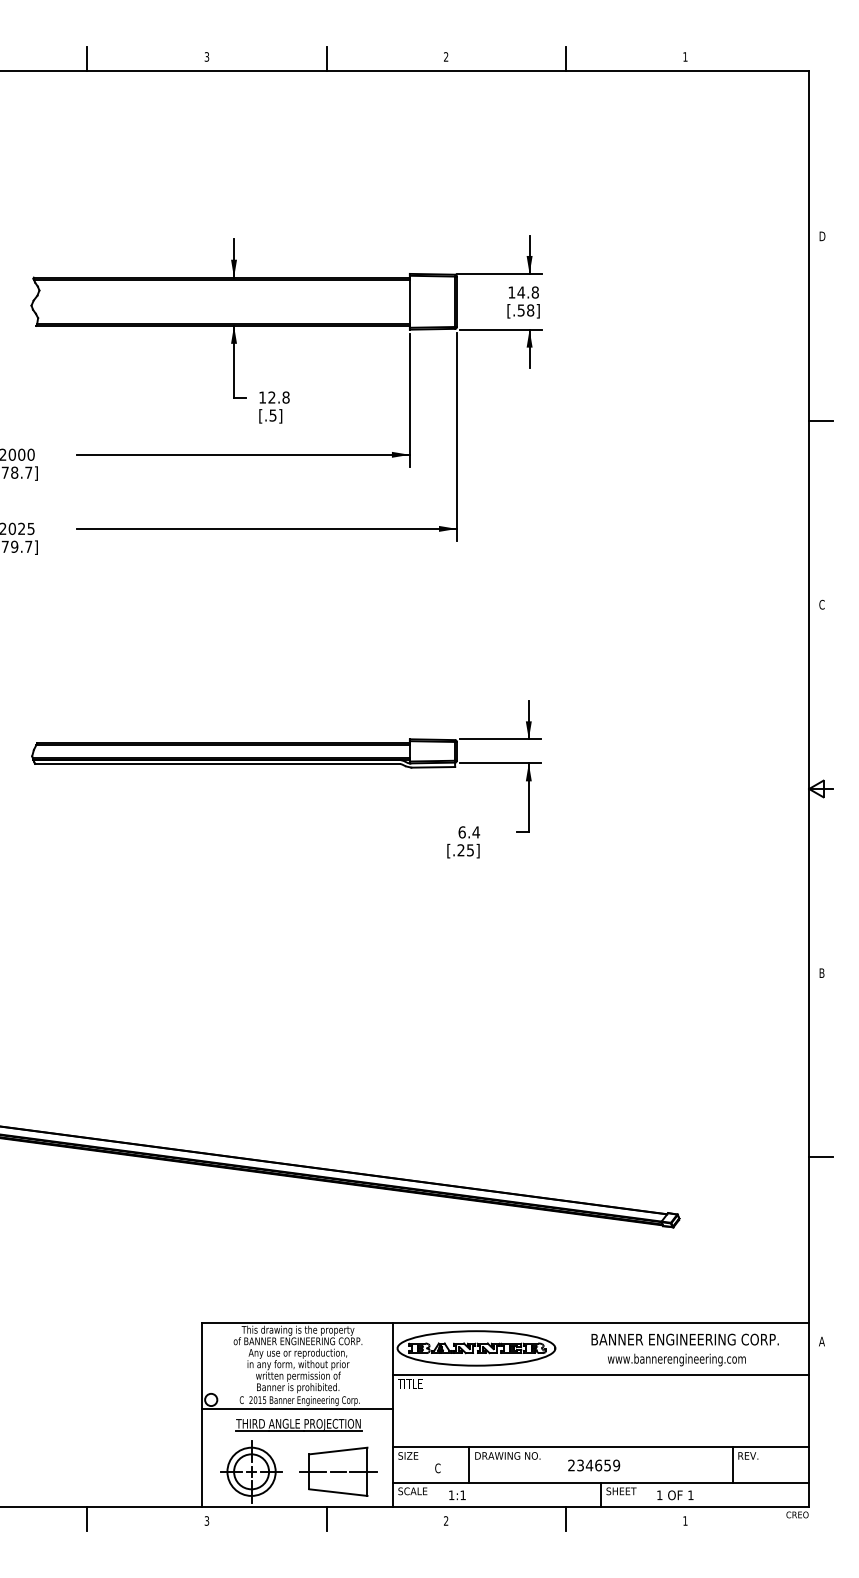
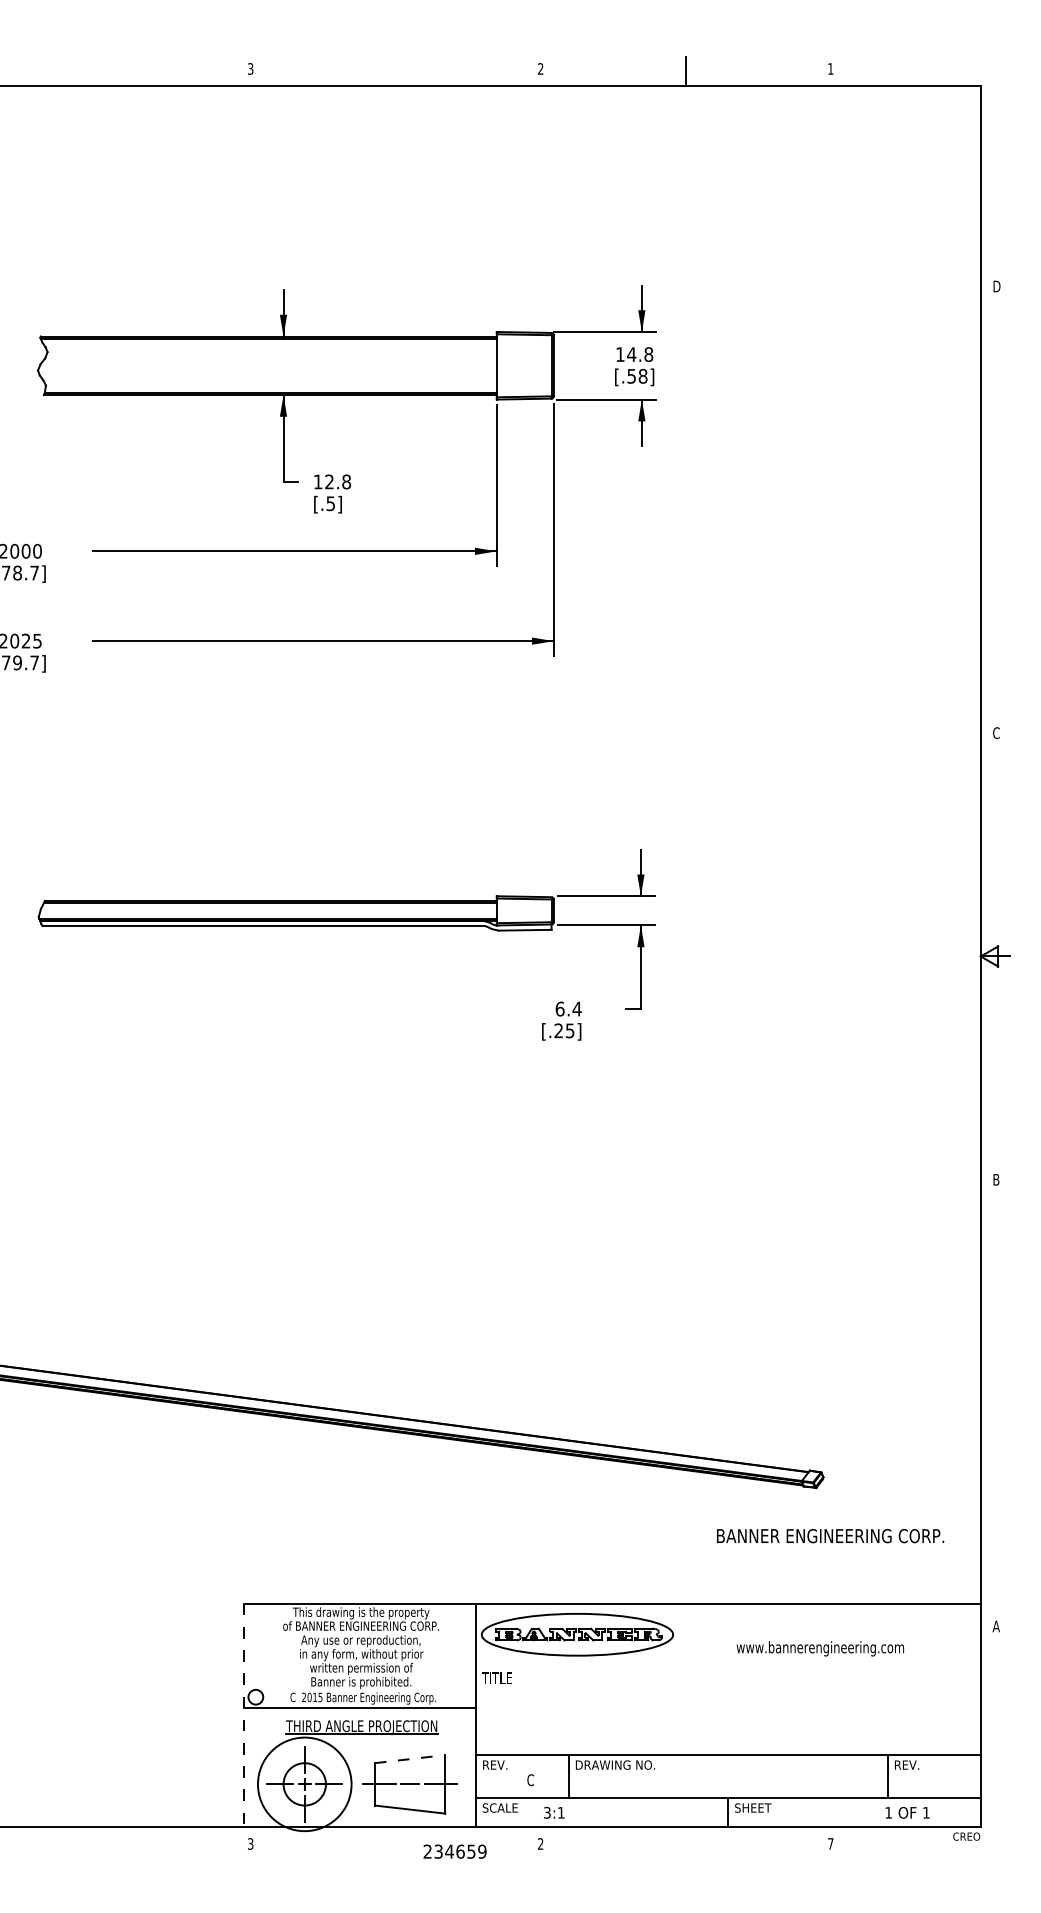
line: (87, 59) -> (105, 71), removed
line: (326, 59) -> (395, 71), removed
line: (820, 420) -> (994, 509), removed
line: (820, 1157) -> (994, 1403), removed
text: (685, 1339) -> (830, 1536), moved
line: (601, 1374) -> (728, 1666), removed
line: (201, 1415) -> (244, 1715), solid -> dashed
line: (338, 1451) -> (410, 1759), solid -> dashed
text: (408, 1455) -> (494, 1764), SIZE -> REV.
text: (593, 1465) -> (454, 1851), moved
circle: (251, 1471) -> (304, 1784), size x1.6
text: (451, 1495) -> (547, 1812), 1:1 -> 3:1
text: (675, 1495) -> (907, 1812), moved
line: (87, 1518) -> (105, 1840), removed
line: (326, 1518) -> (395, 1840), removed
line: (565, 1518) -> (685, 1840), removed
text: (685, 1520) -> (830, 1843), 1 -> 7

